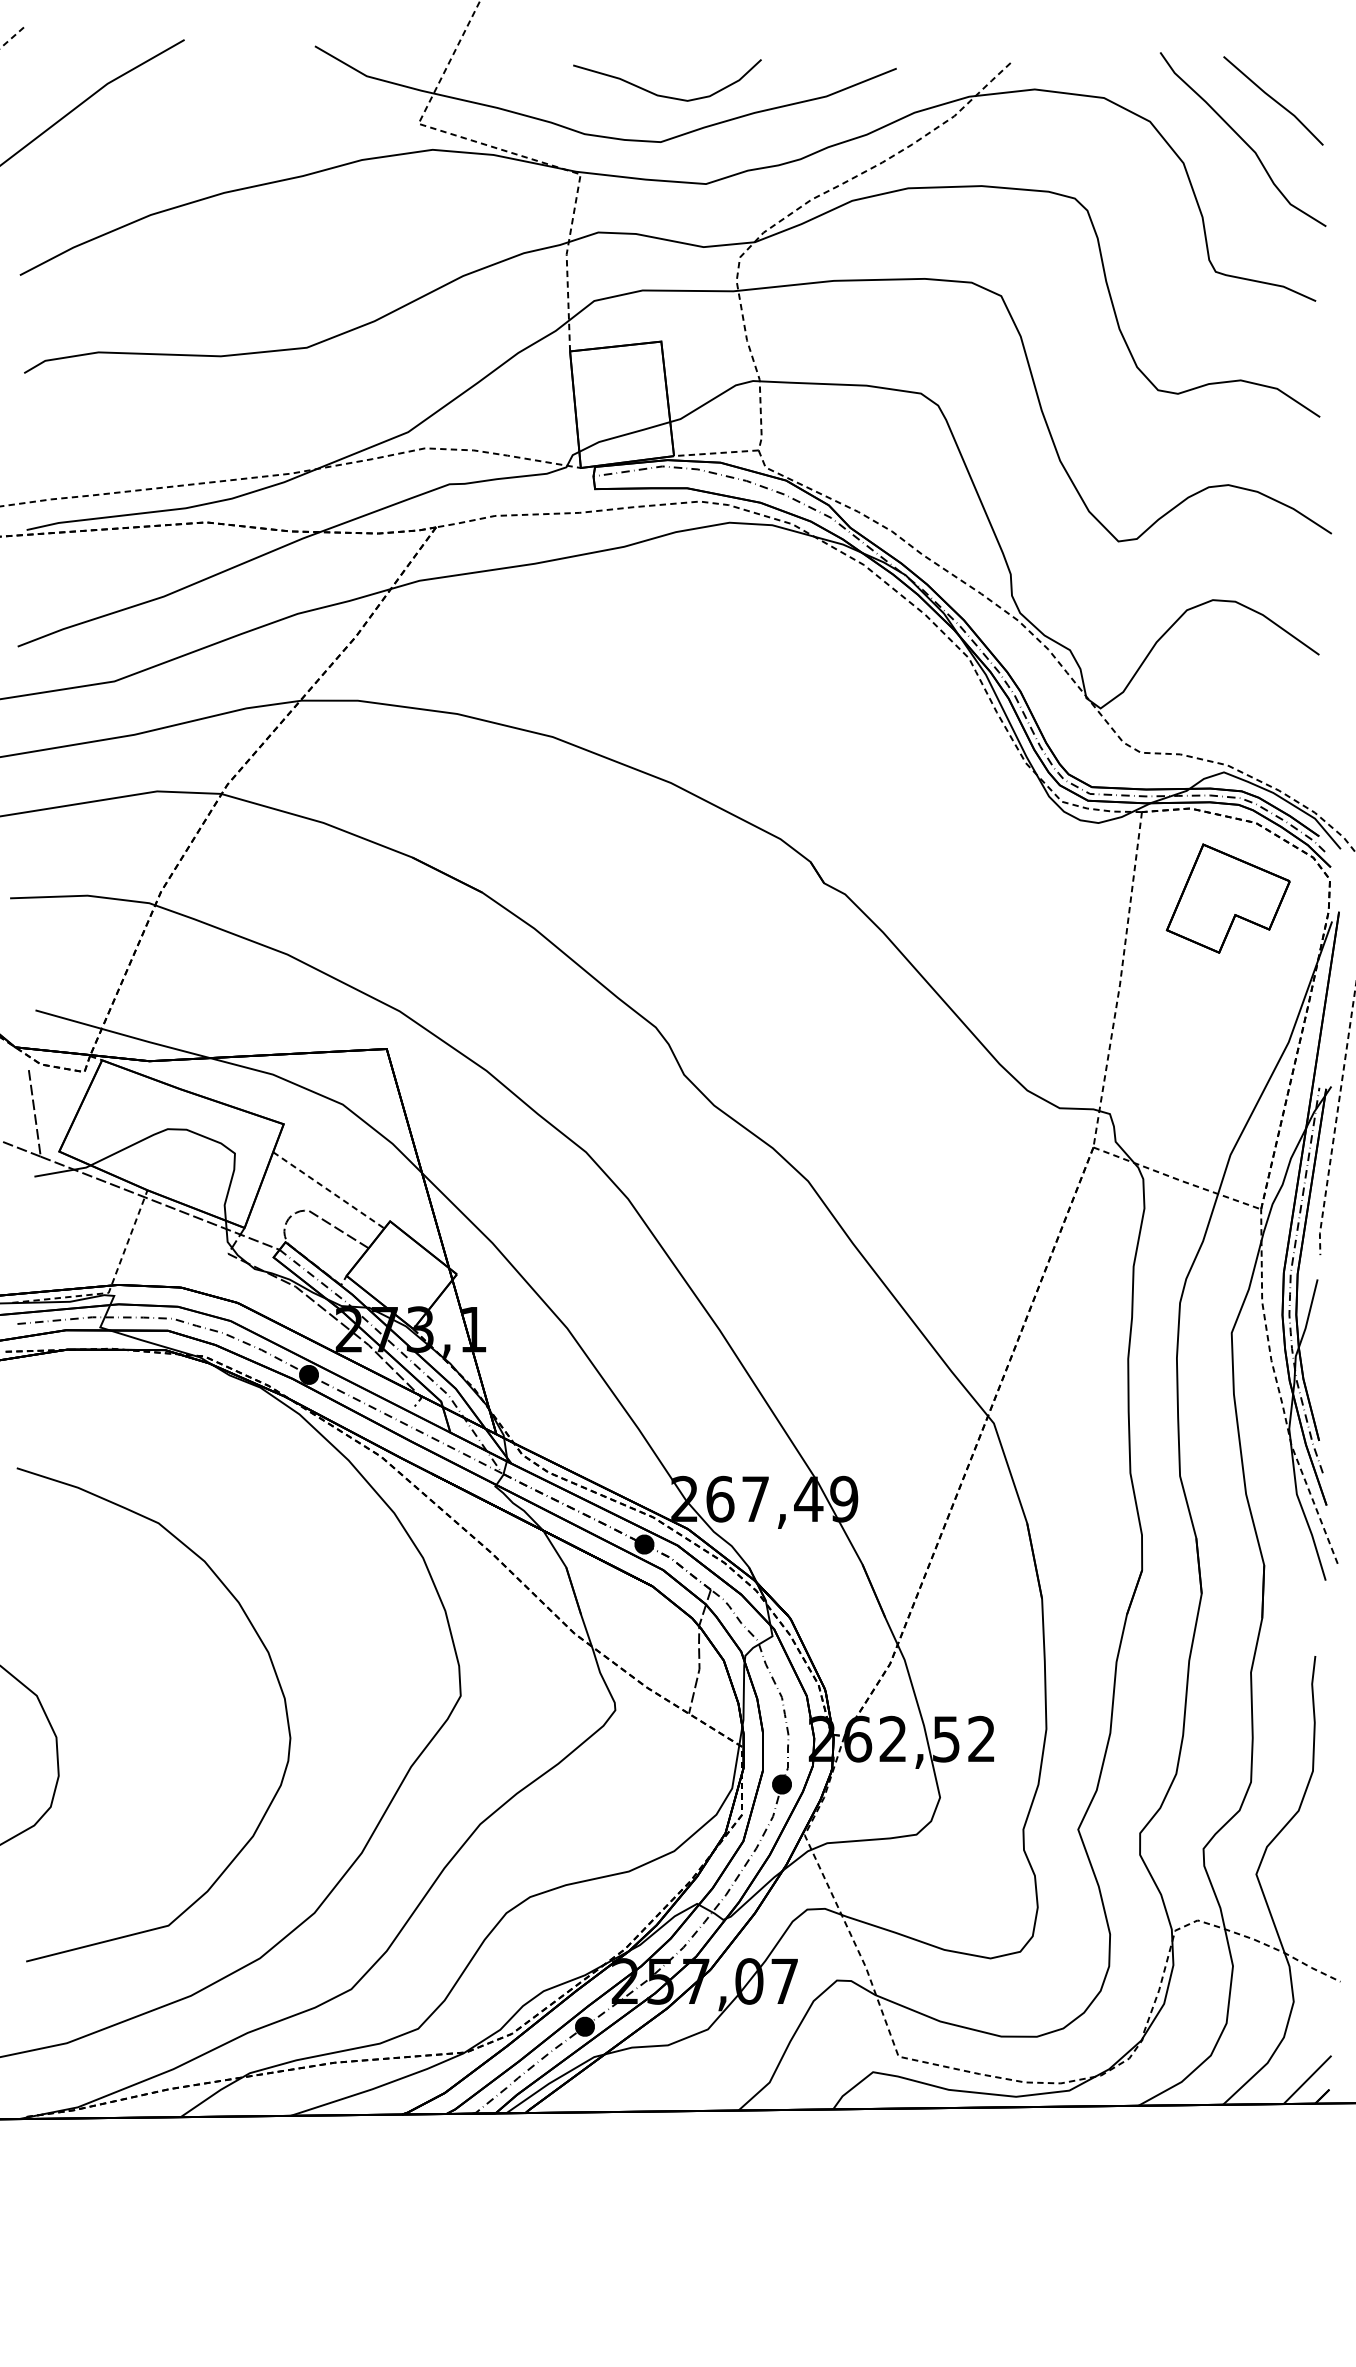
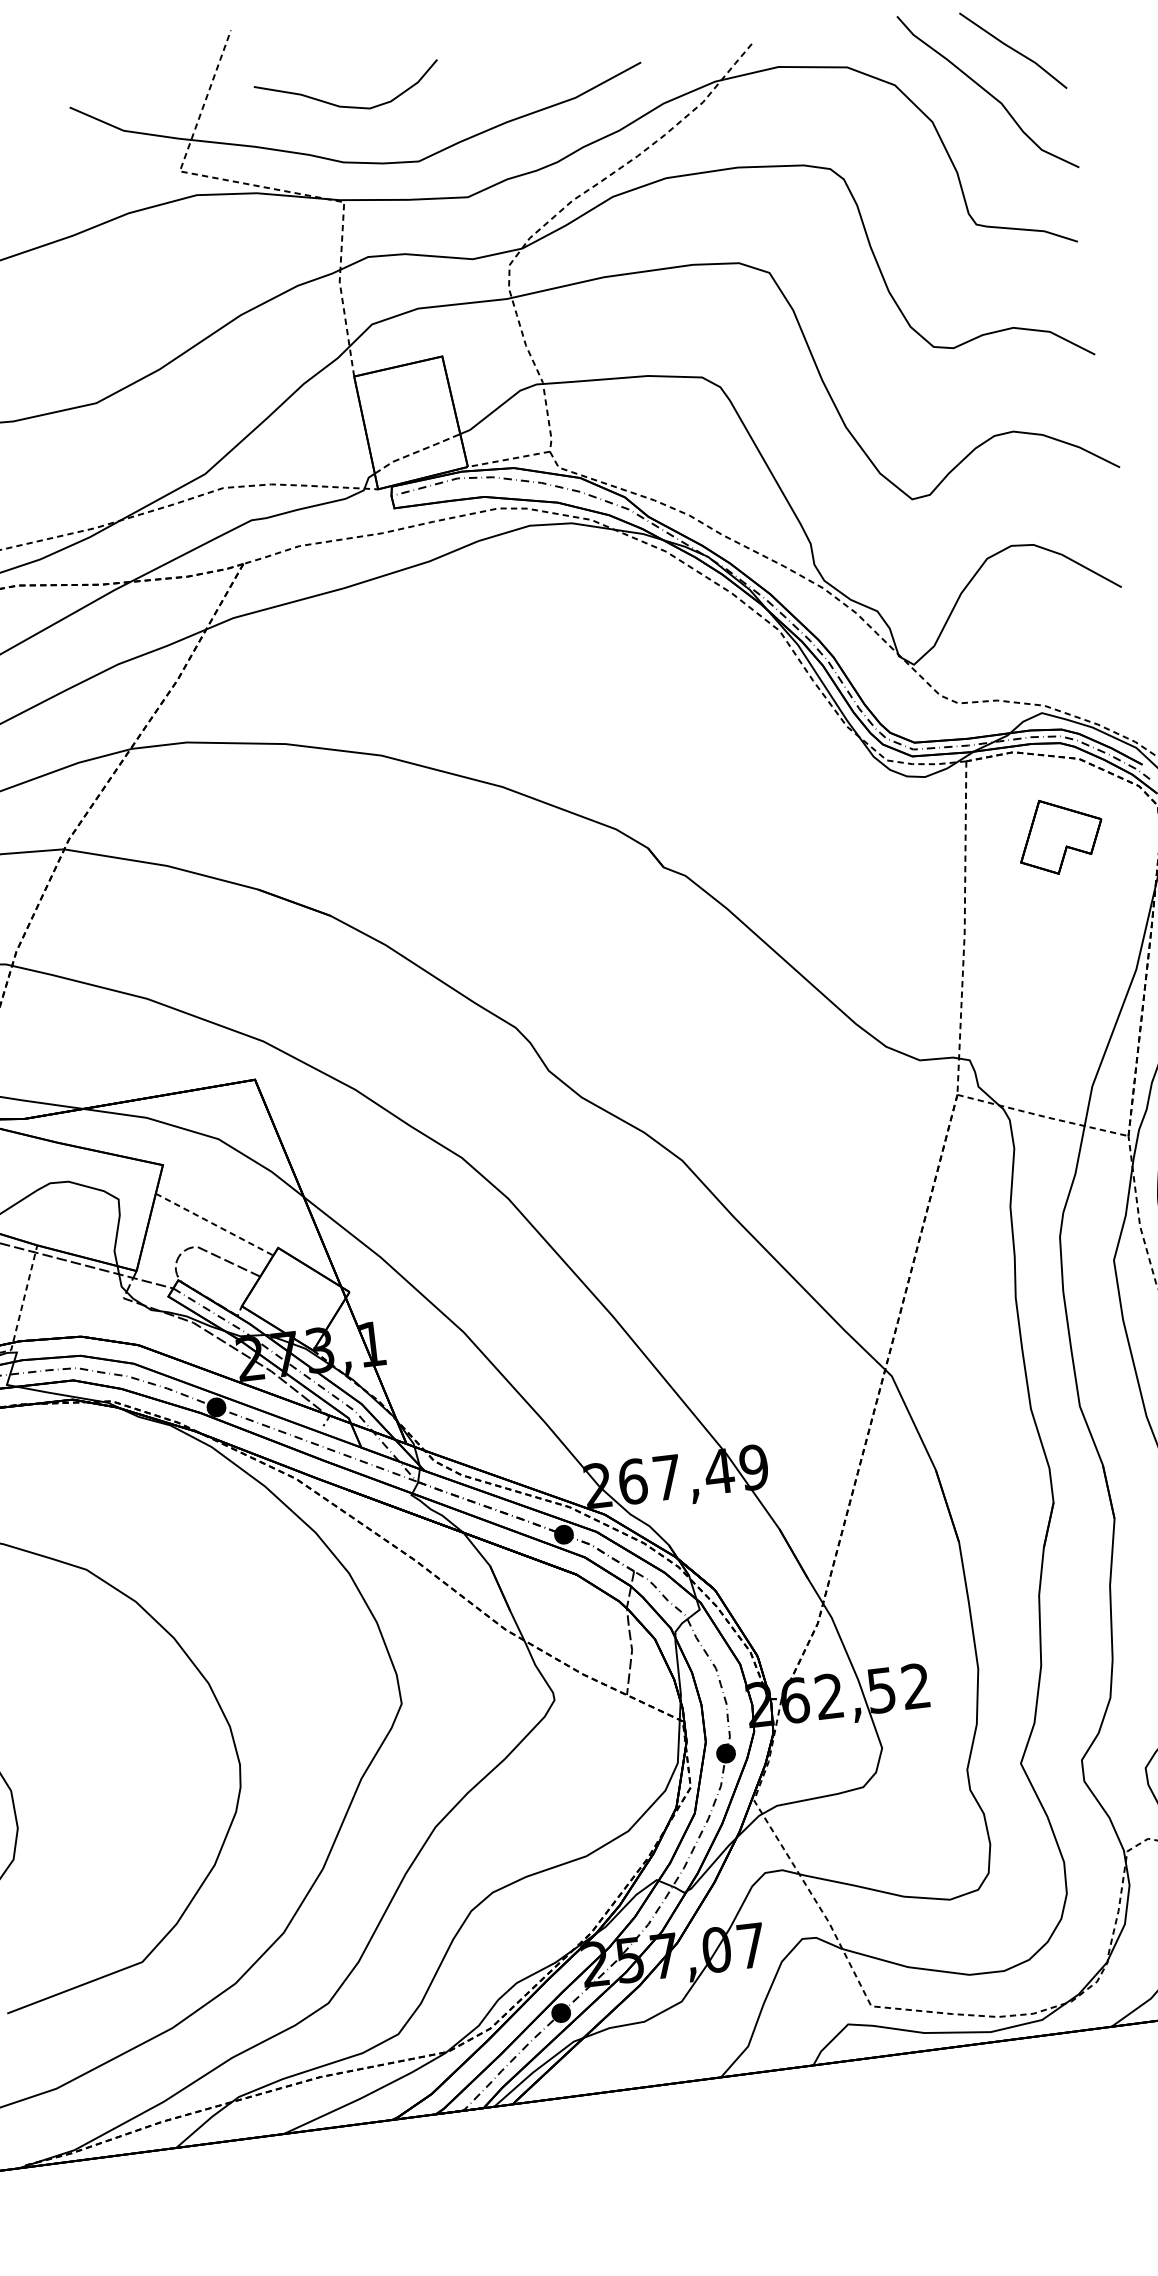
curve: (664, 95) -> (346, 105), moved
line: (624, 435) -> (417, 452), solid -> dashed
part: (1227, 898) -> (1059, 836), size x0.7

